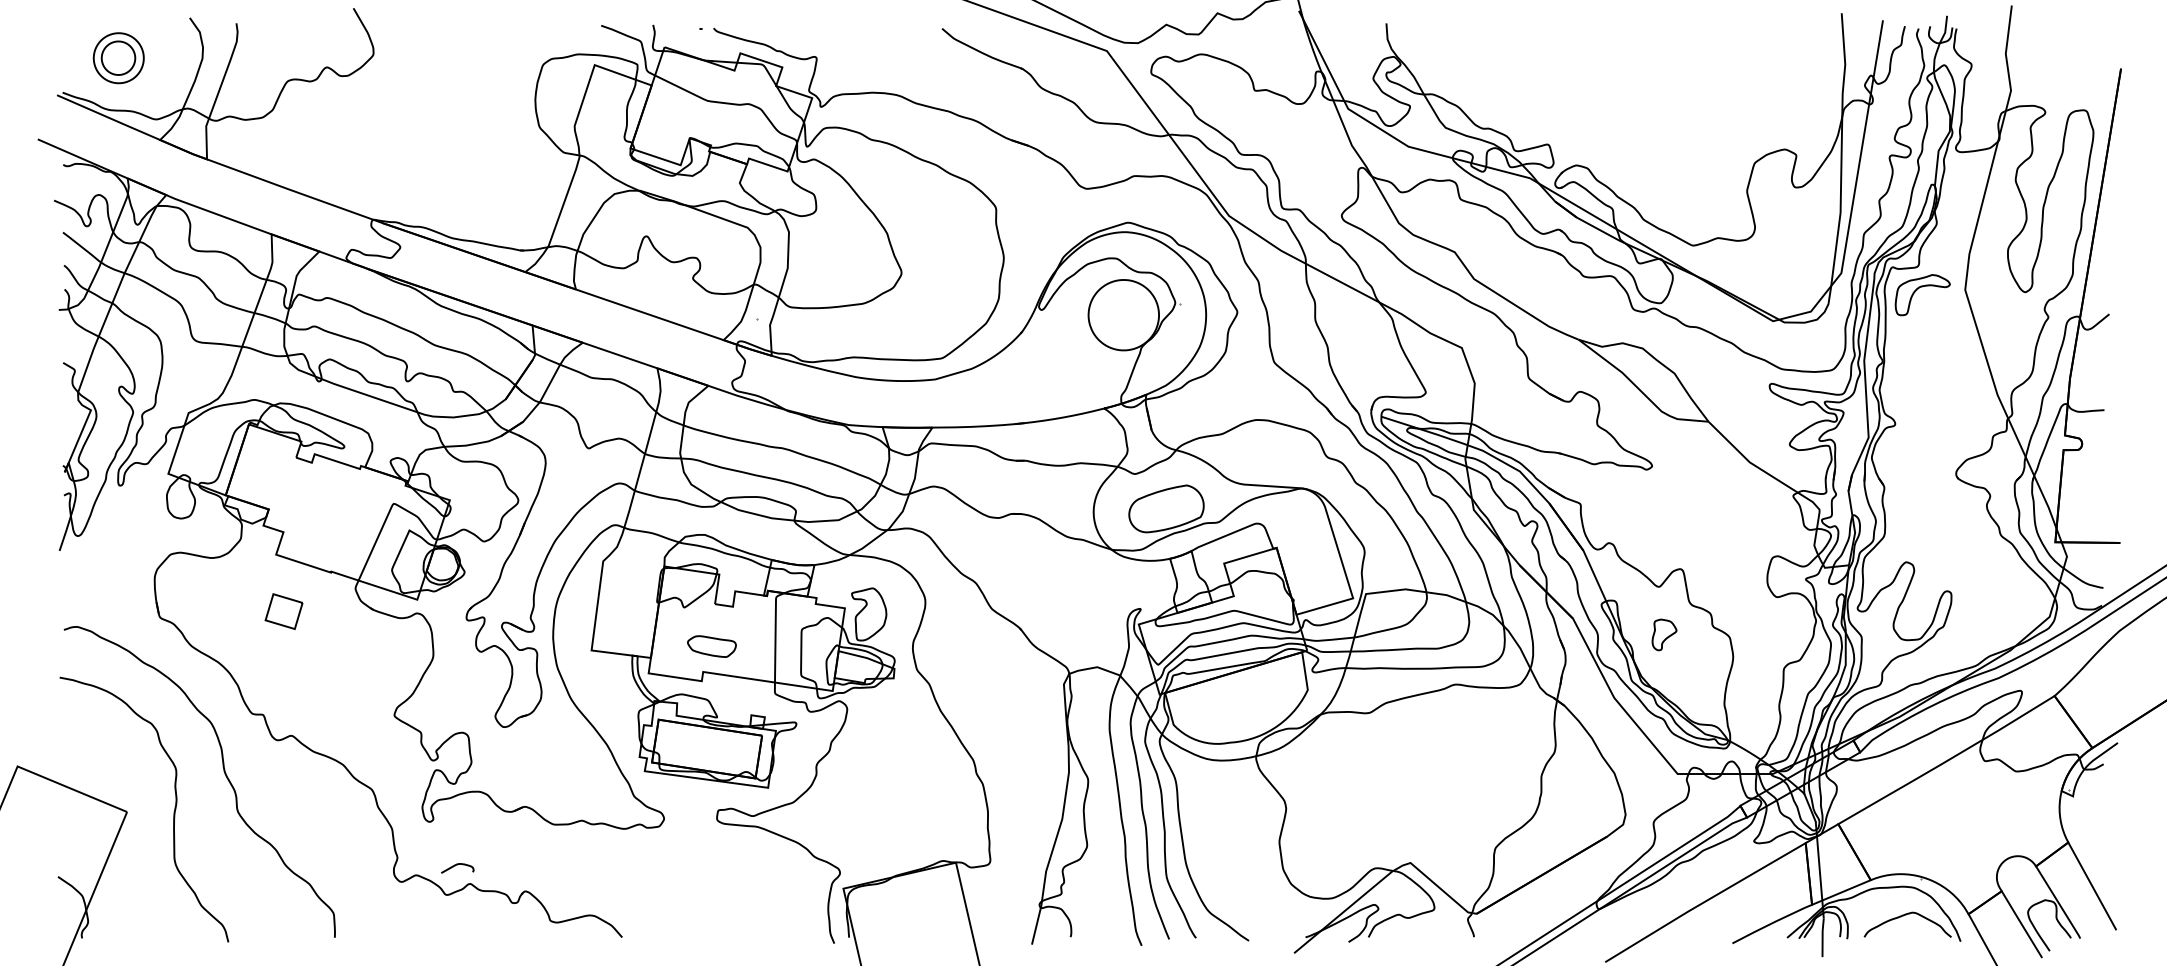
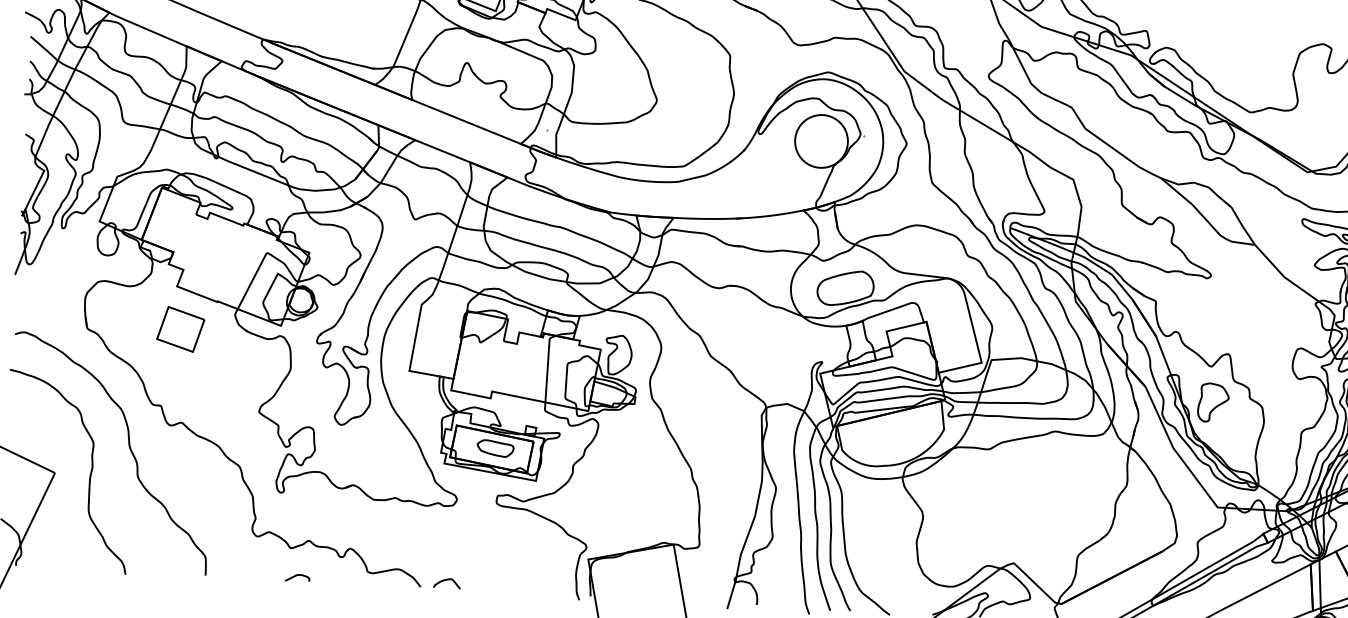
part: (283, 611) -> (180, 329), size x1.67
part: (1664, 634) -> (1213, 402), size x1.67
part: (711, 646) -> (495, 448), moved
curve: (455, 866) -> (296, 576), moved
curve: (657, 926) -> (447, 580), added

